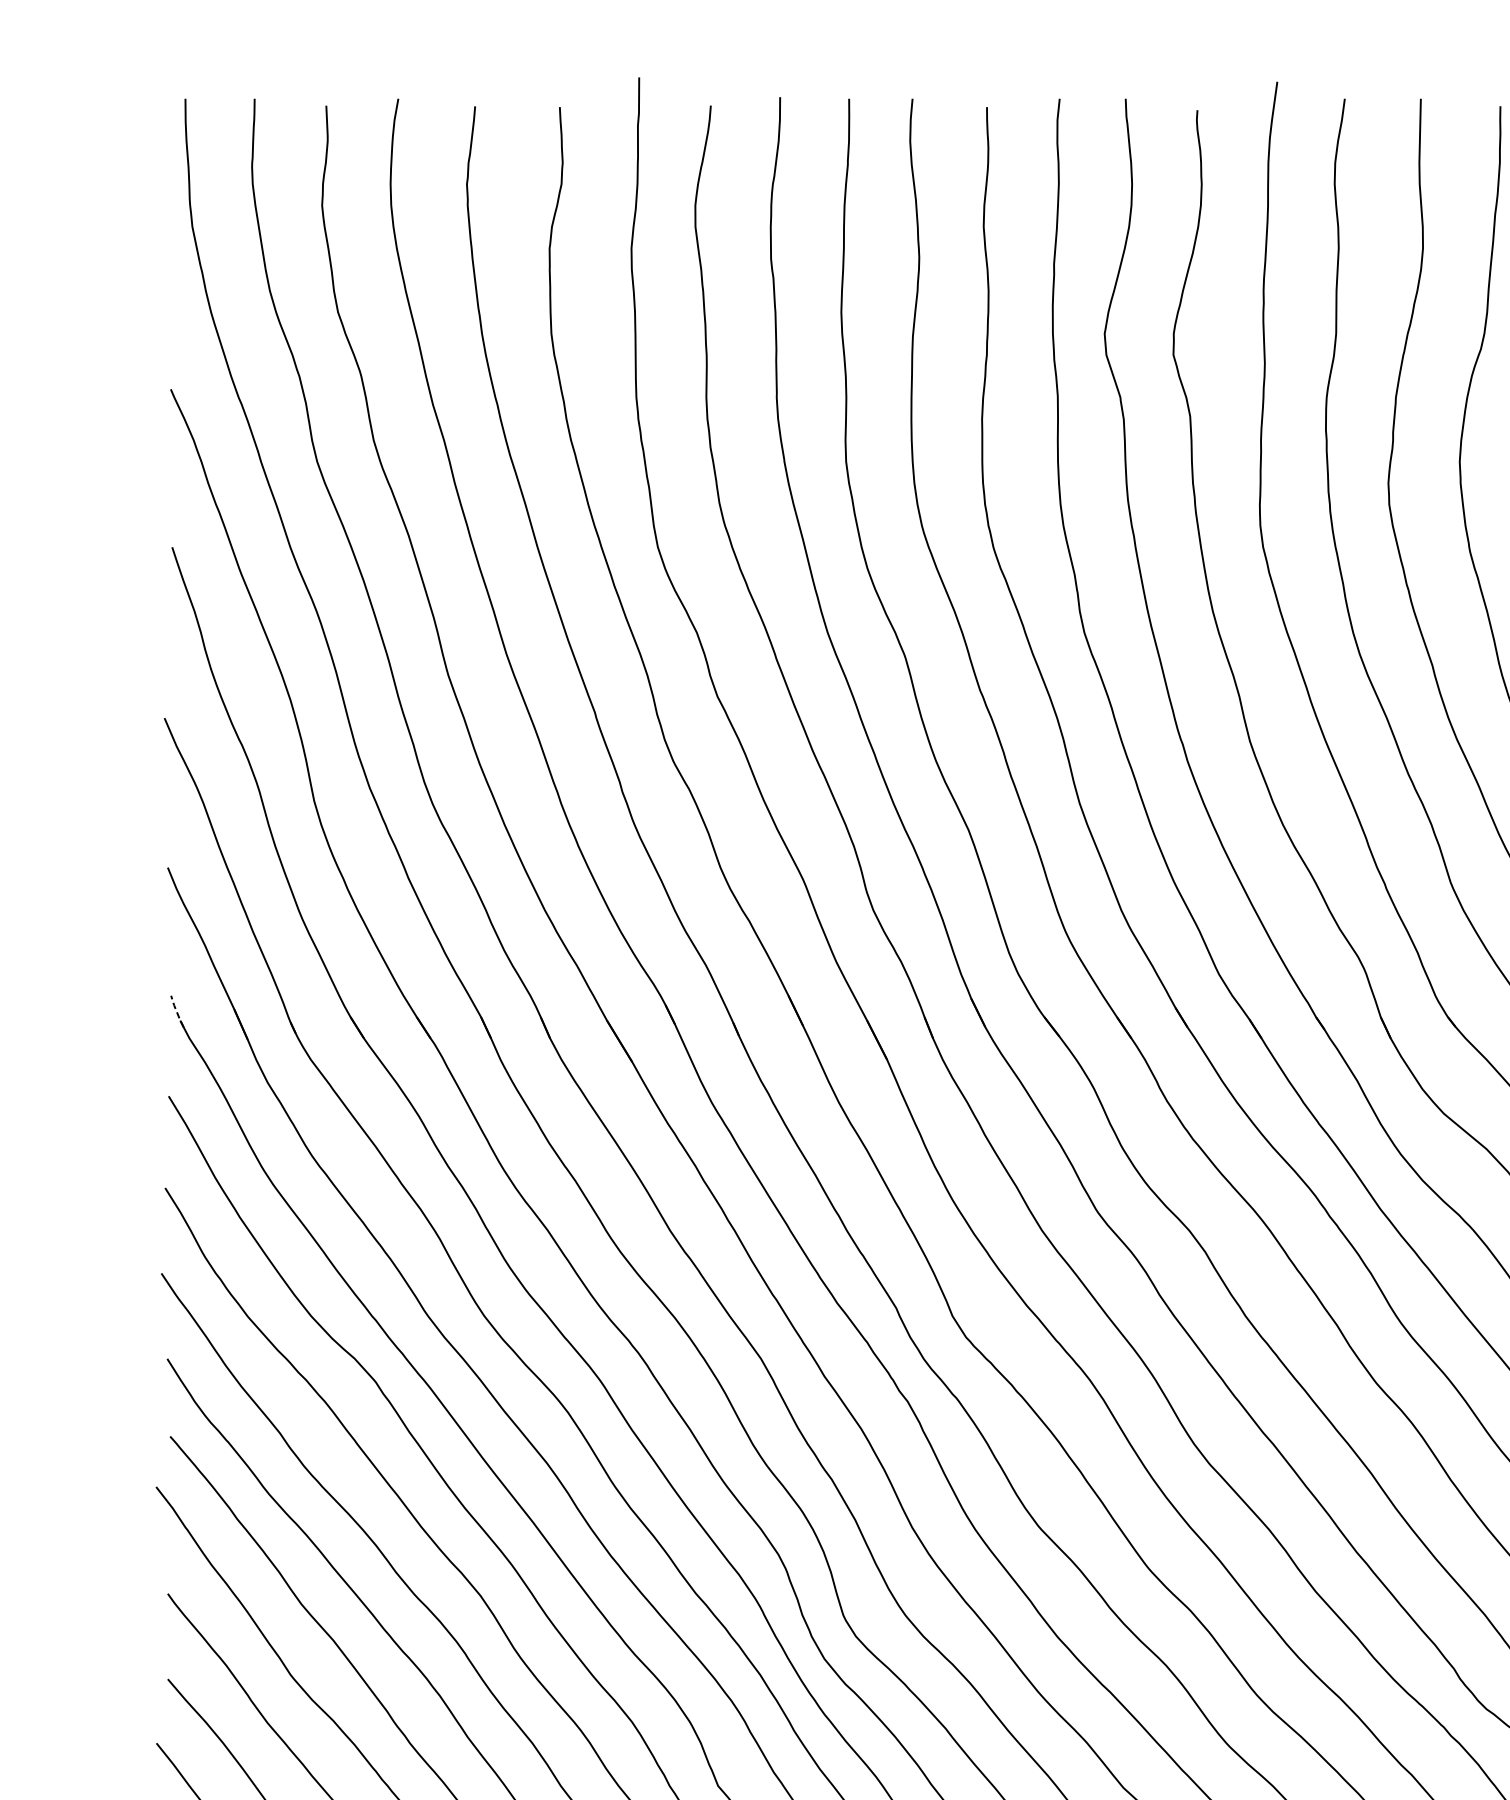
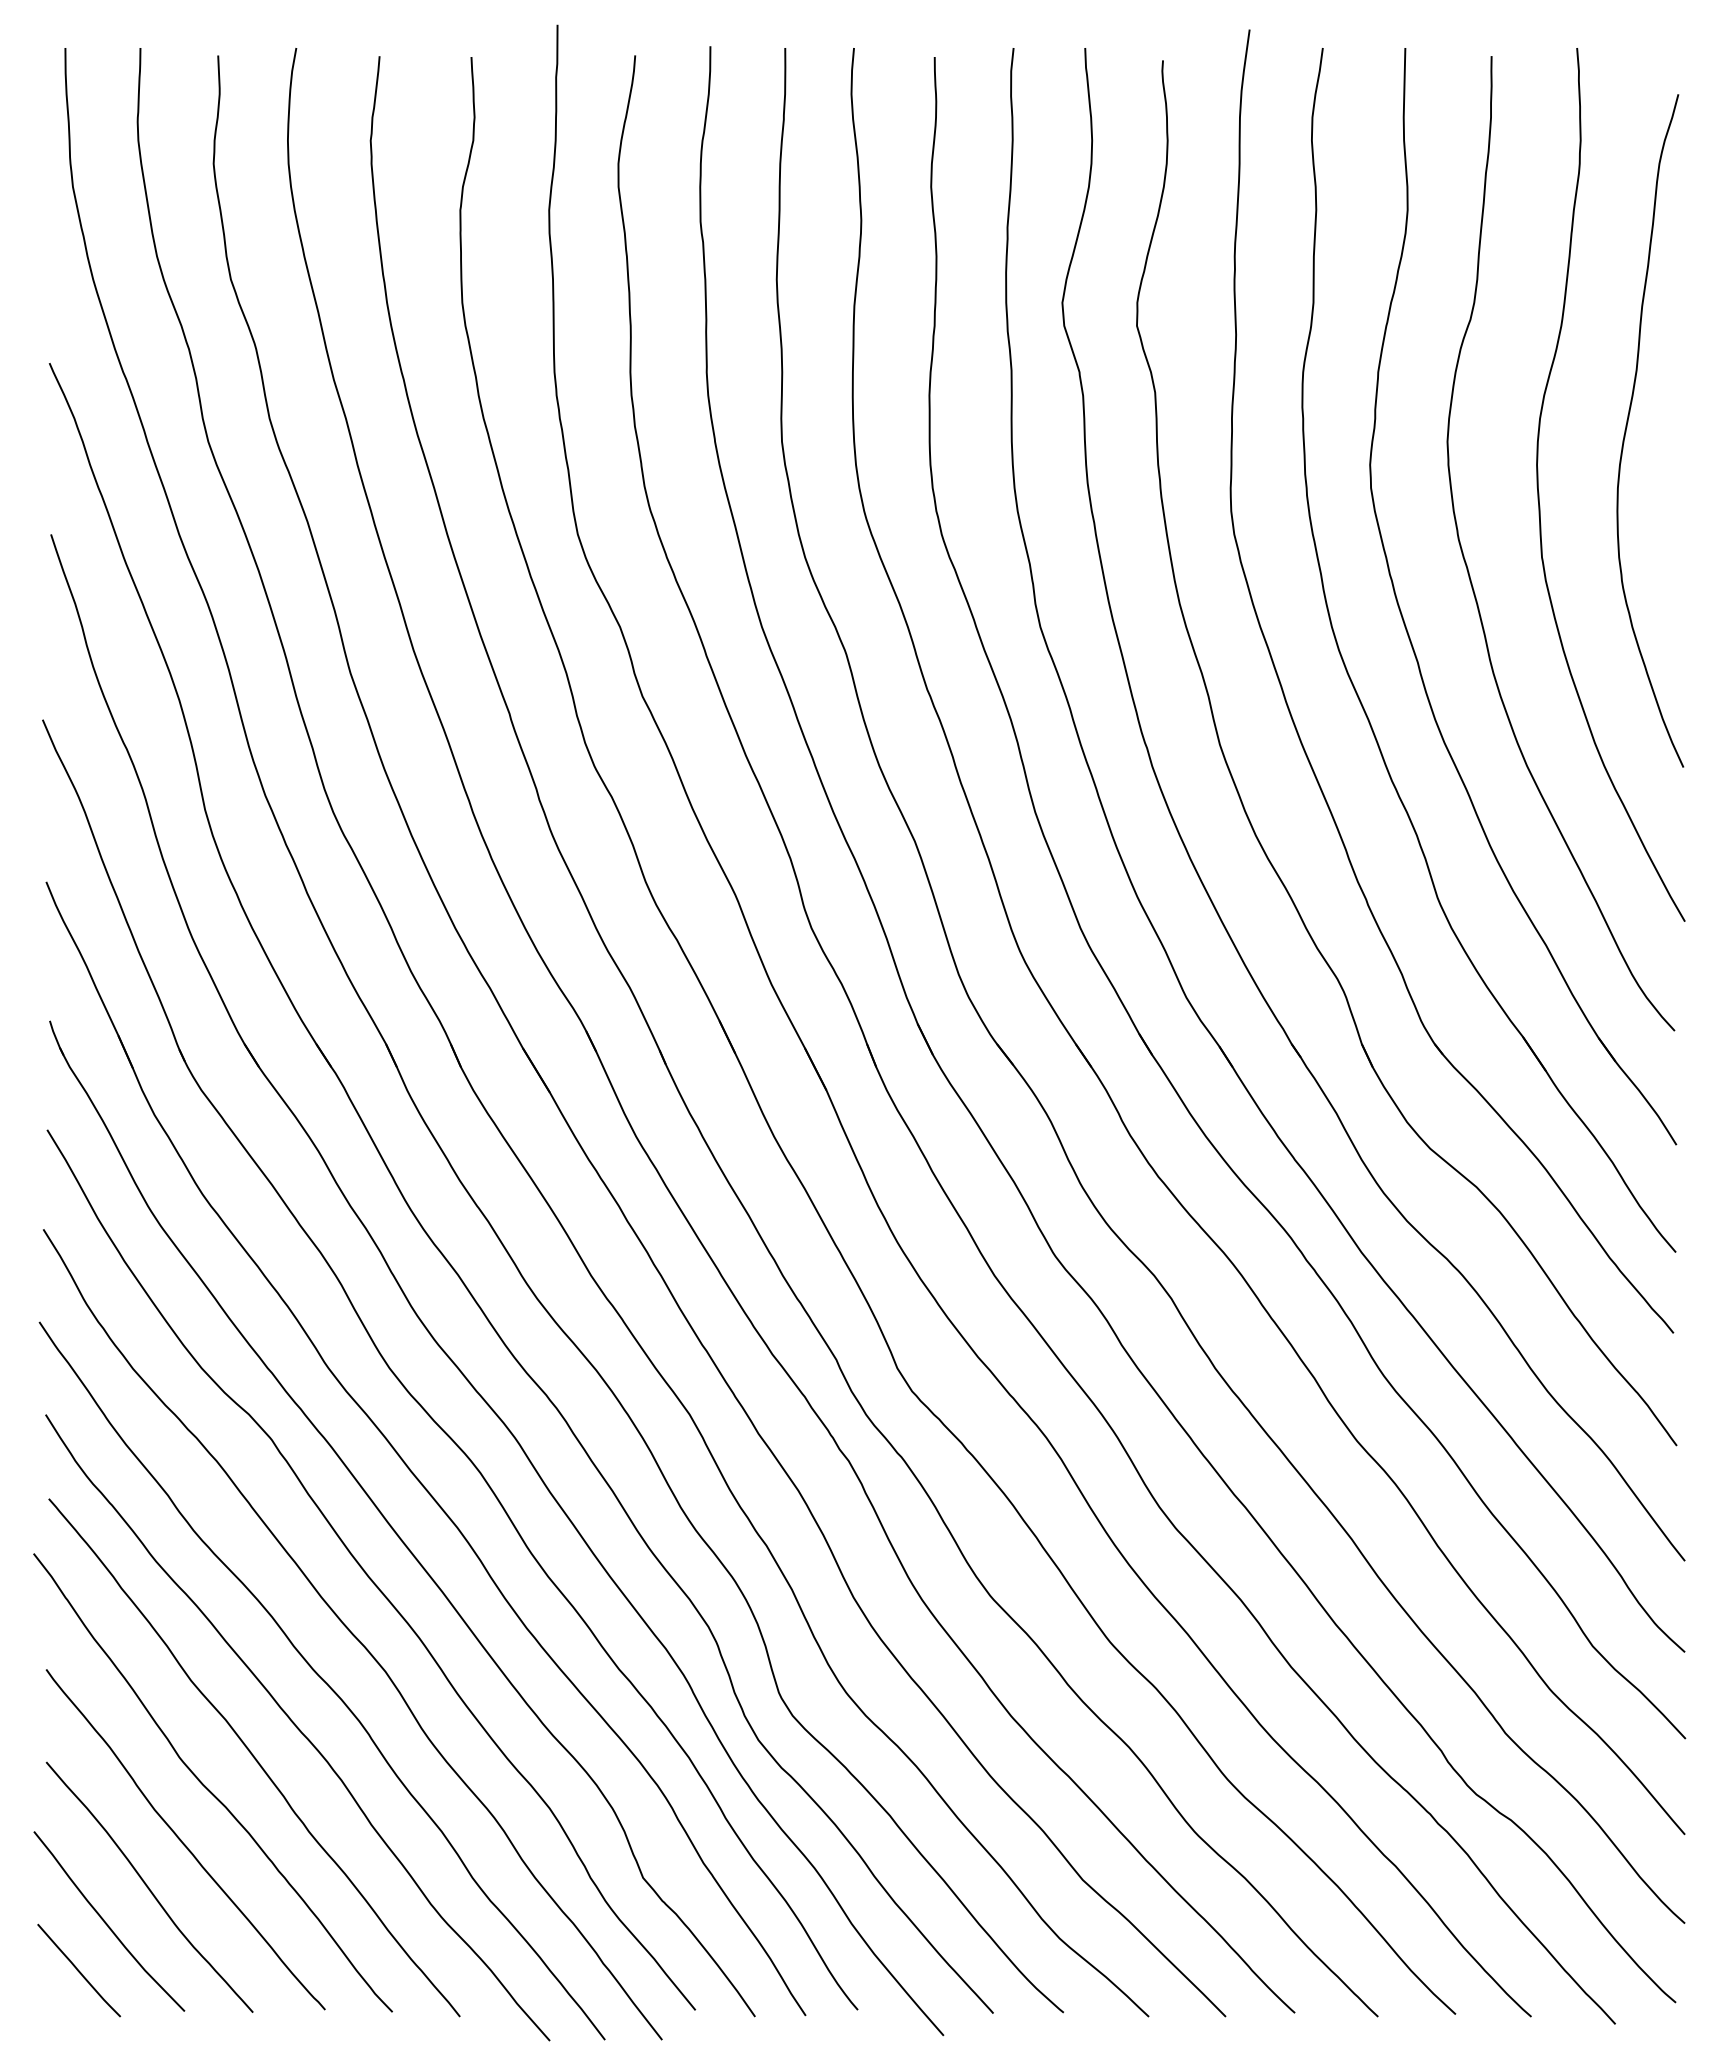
line: (177, 1012) -> (56, 1038), dashed -> solid

